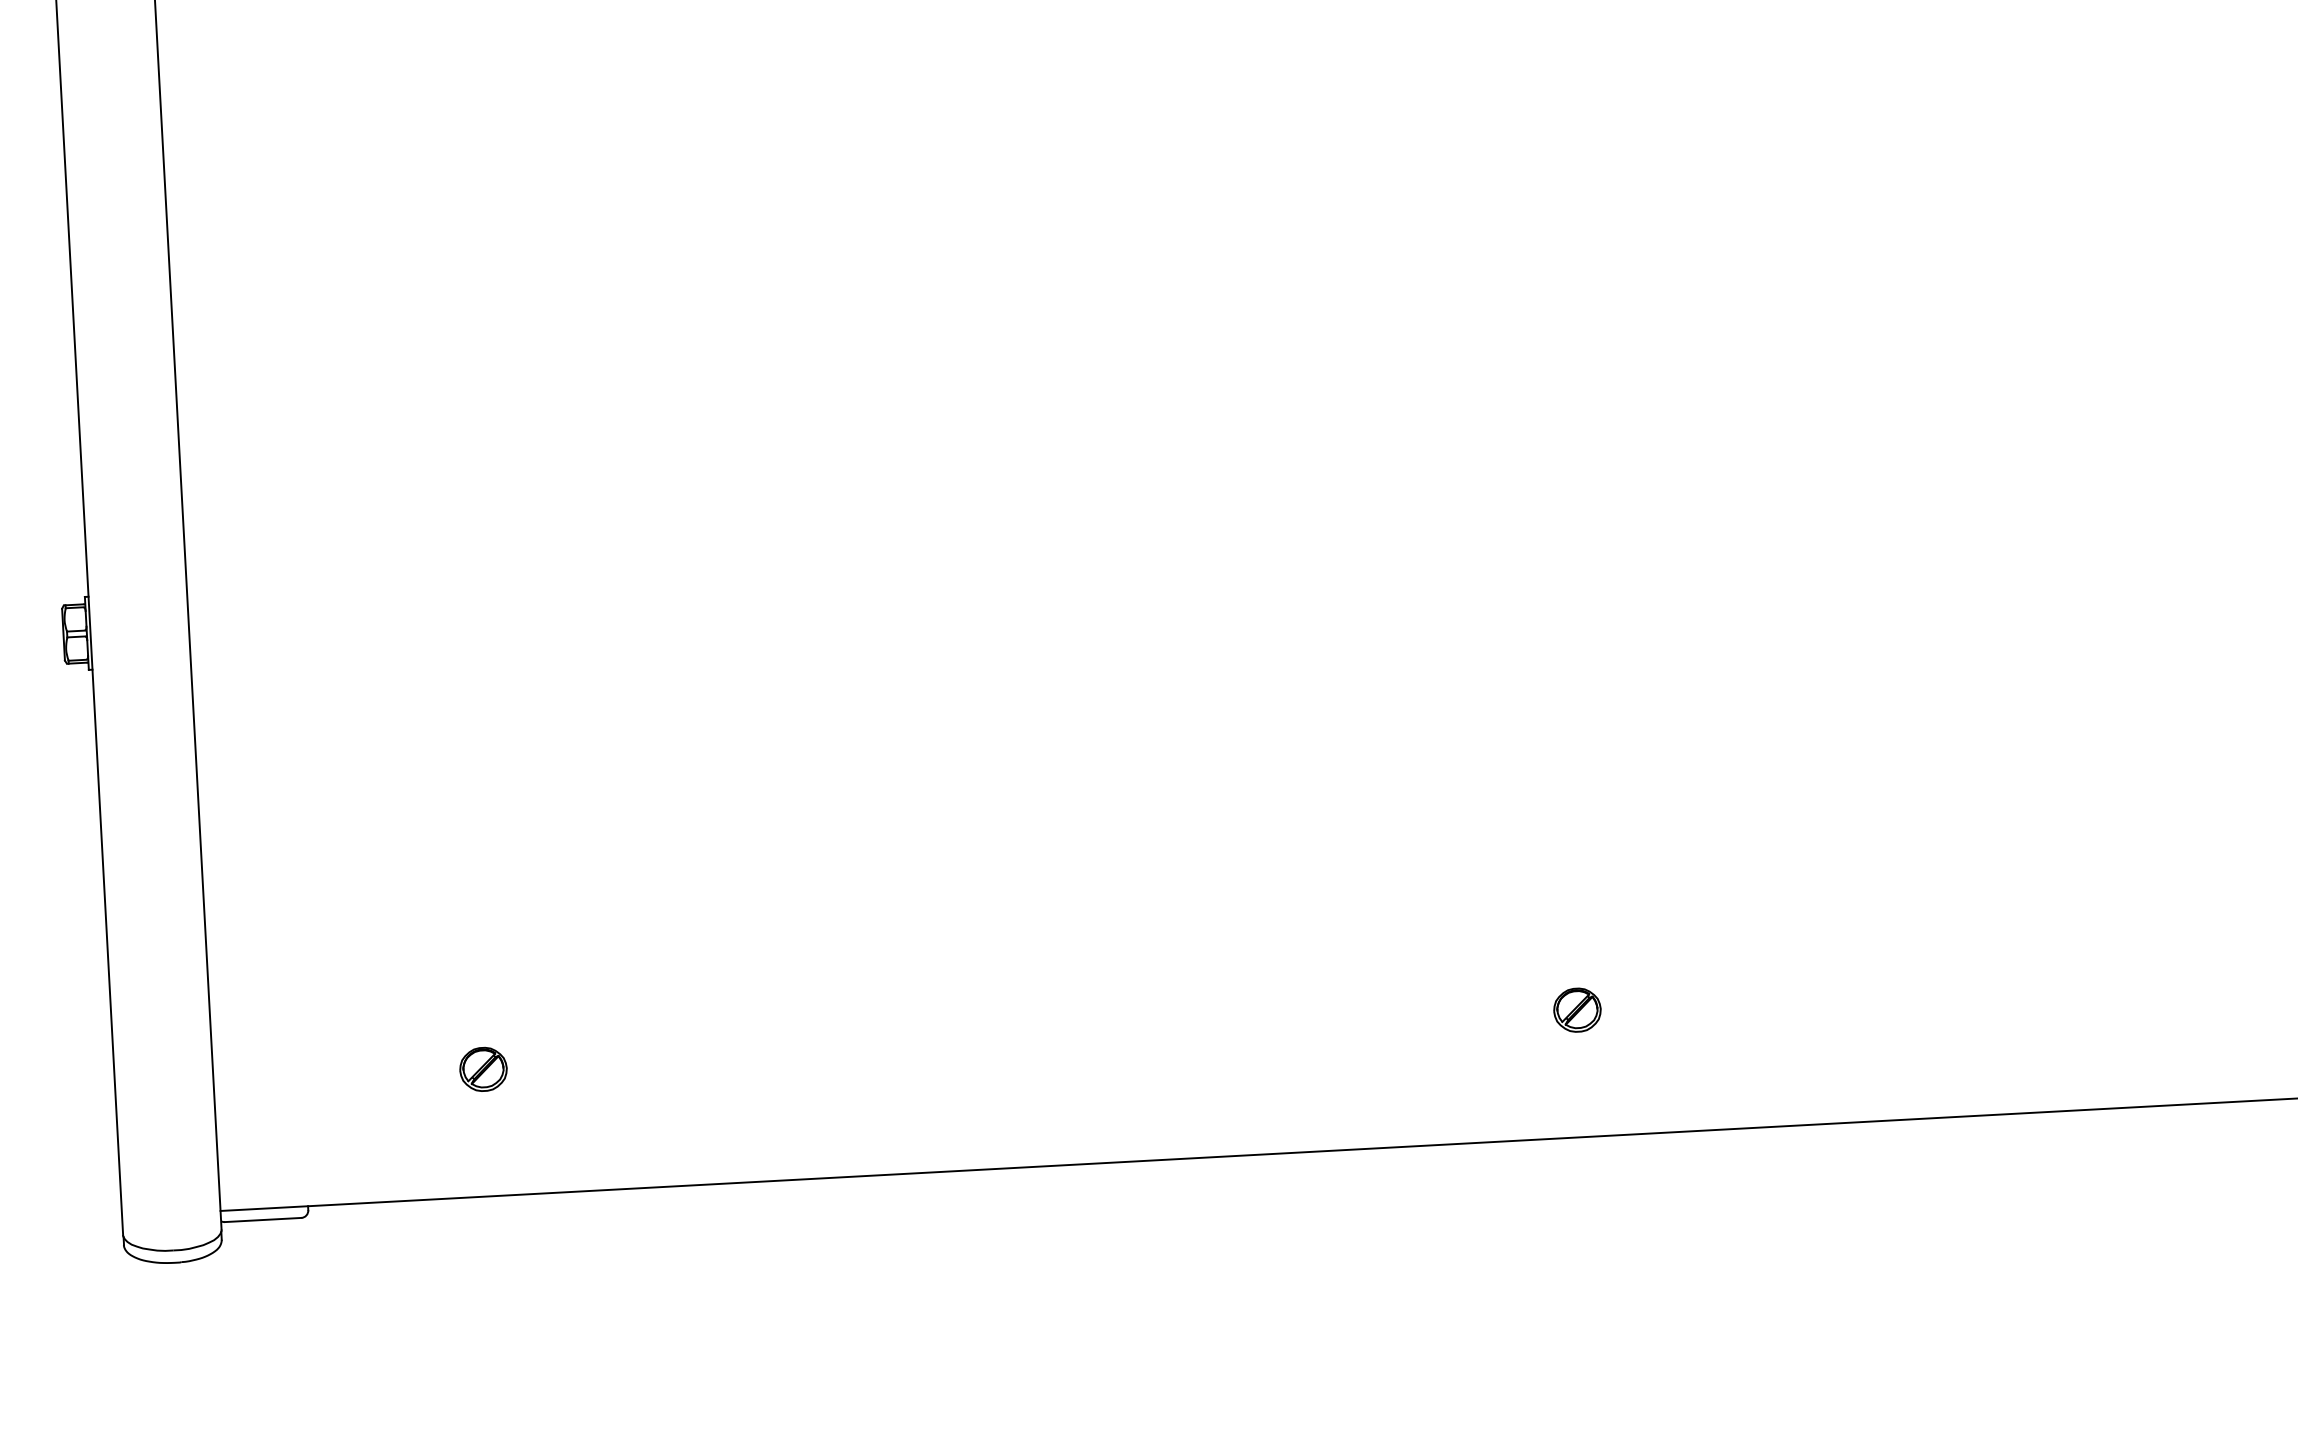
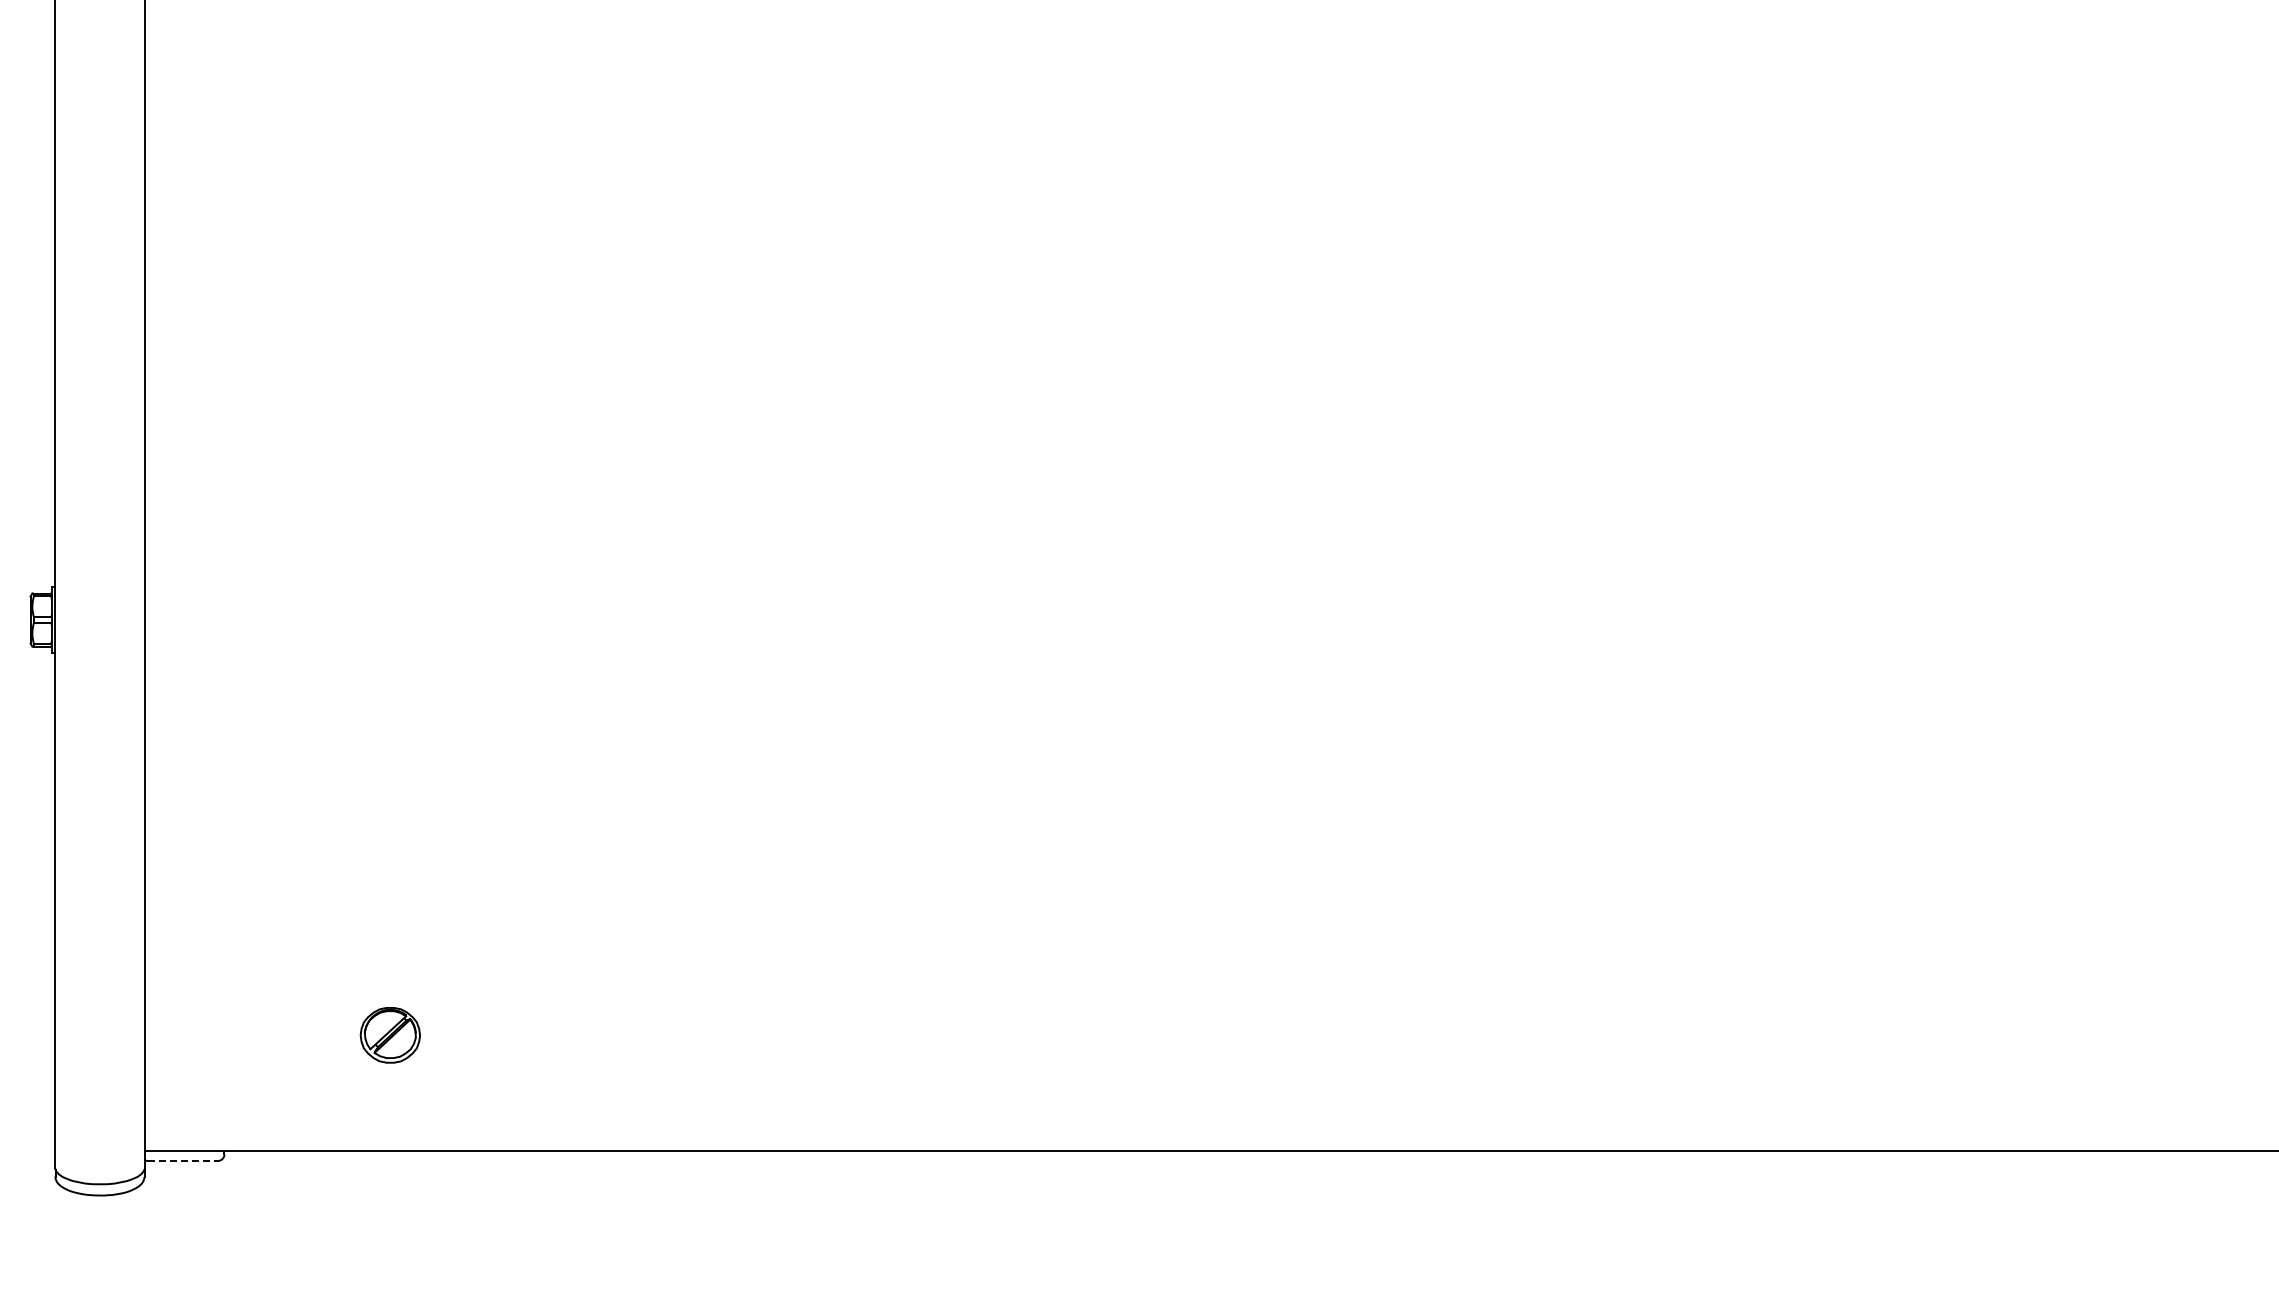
part: (1577, 1009) -> (1386, 1034), removed
part: (483, 1068) -> (390, 1034), size x1.4
line: (263, 1220) -> (183, 1161), solid -> dashed

